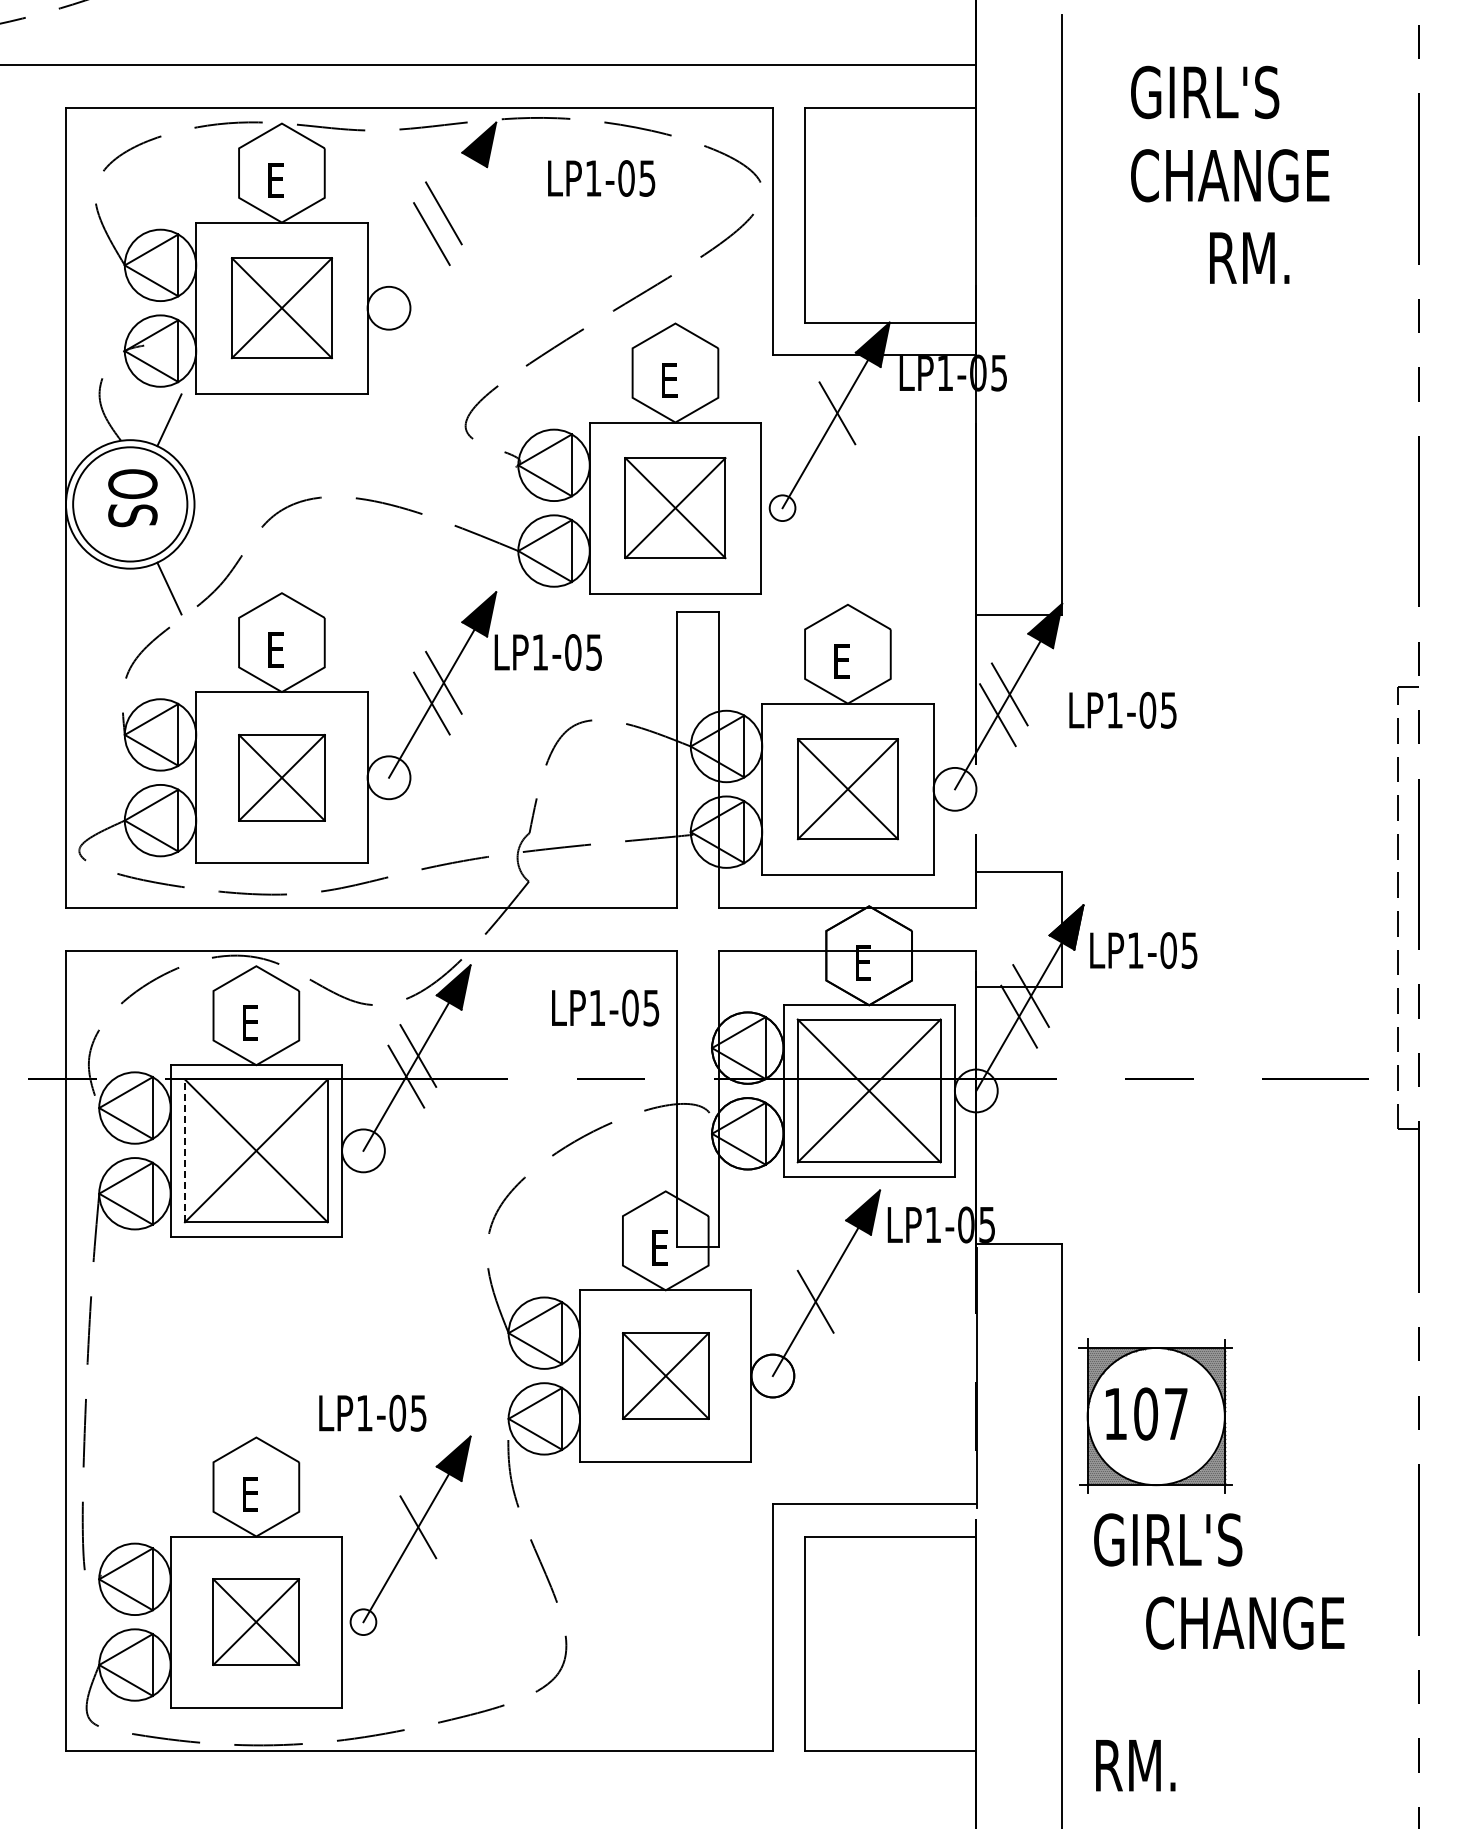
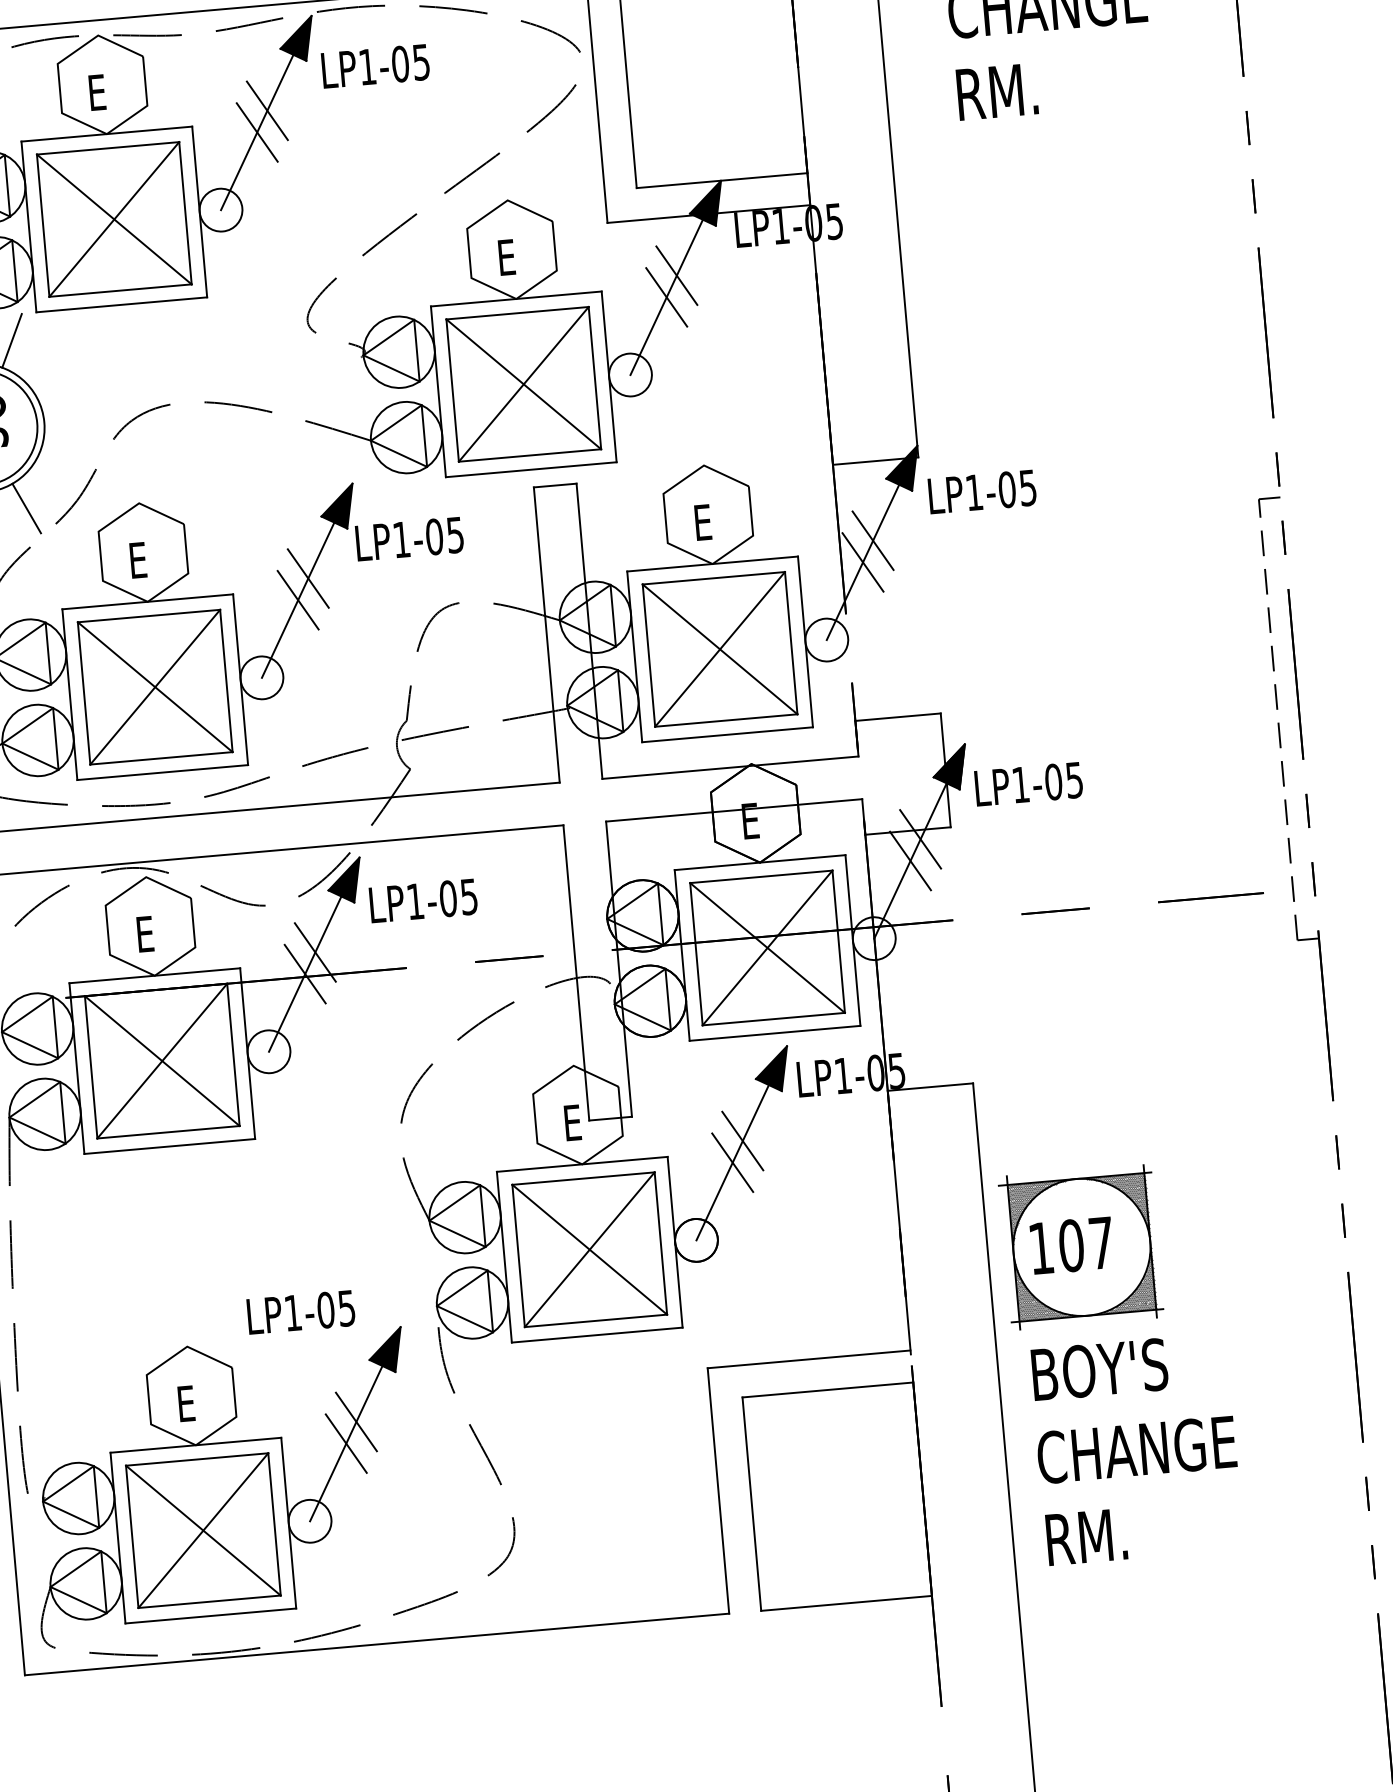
text: (601, 178) -> (375, 66), moved
line: (431, 233) -> (256, 131), added
text: (1249, 257) -> (997, 91), moved
part: (281, 307) -> (113, 218), size x1.43
line: (825, 433) -> (666, 296), added
part: (675, 507) -> (523, 383), size x1.43
circle: (782, 507) -> (630, 374), size x1.67
text: (1122, 710) -> (981, 492), moved
part: (281, 777) -> (154, 686), size x1.67
part: (847, 788) -> (719, 648), size x1.43
text: (605, 1007) -> (423, 900), moved
line: (184, 1150) -> (90, 1067), dashed -> solid
line: (827, 1281) -> (742, 1141), added
part: (665, 1375) -> (589, 1249), size x1.67
text: (1168, 1539) -> (1104, 1368), GIRL'S -> BOY'S
line: (406, 1547) -> (346, 1443), added
part: (255, 1621) -> (202, 1530), size x1.67
circle: (363, 1621) -> (310, 1520), size x1.67
text: (1245, 1622) -> (1136, 1449), moved
text: (1135, 1765) -> (1086, 1537), moved

